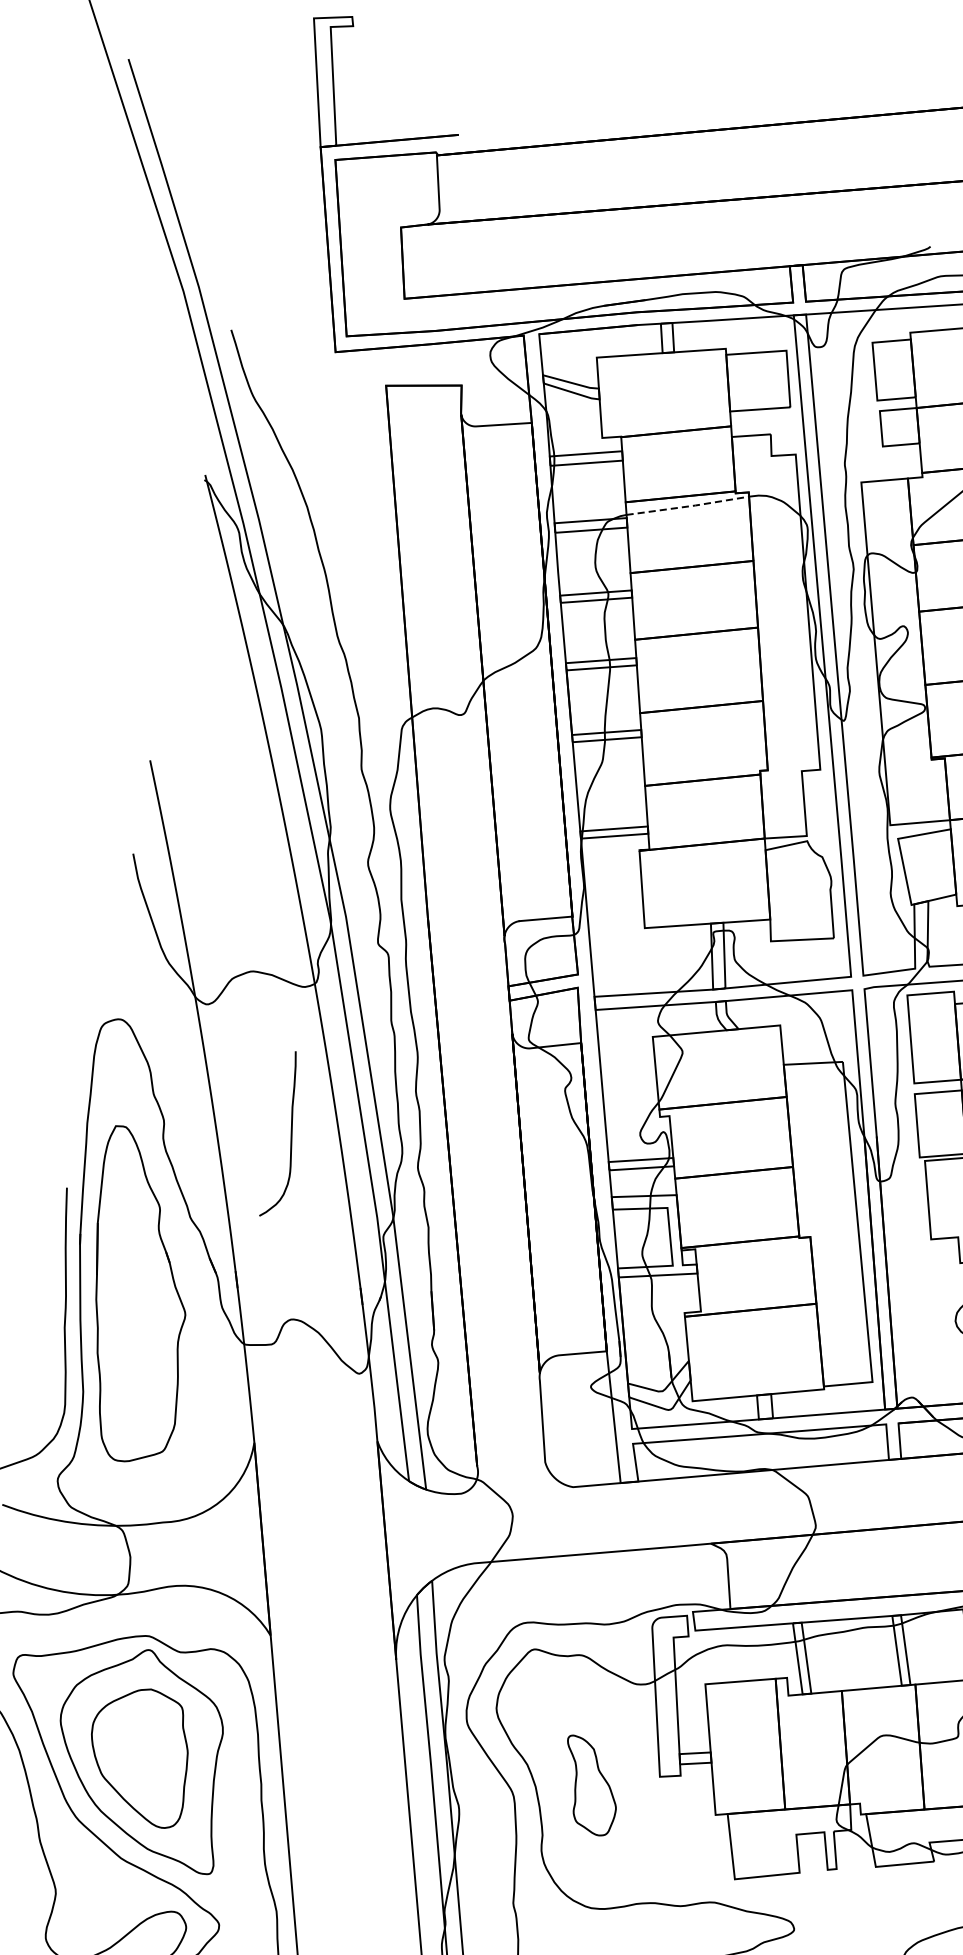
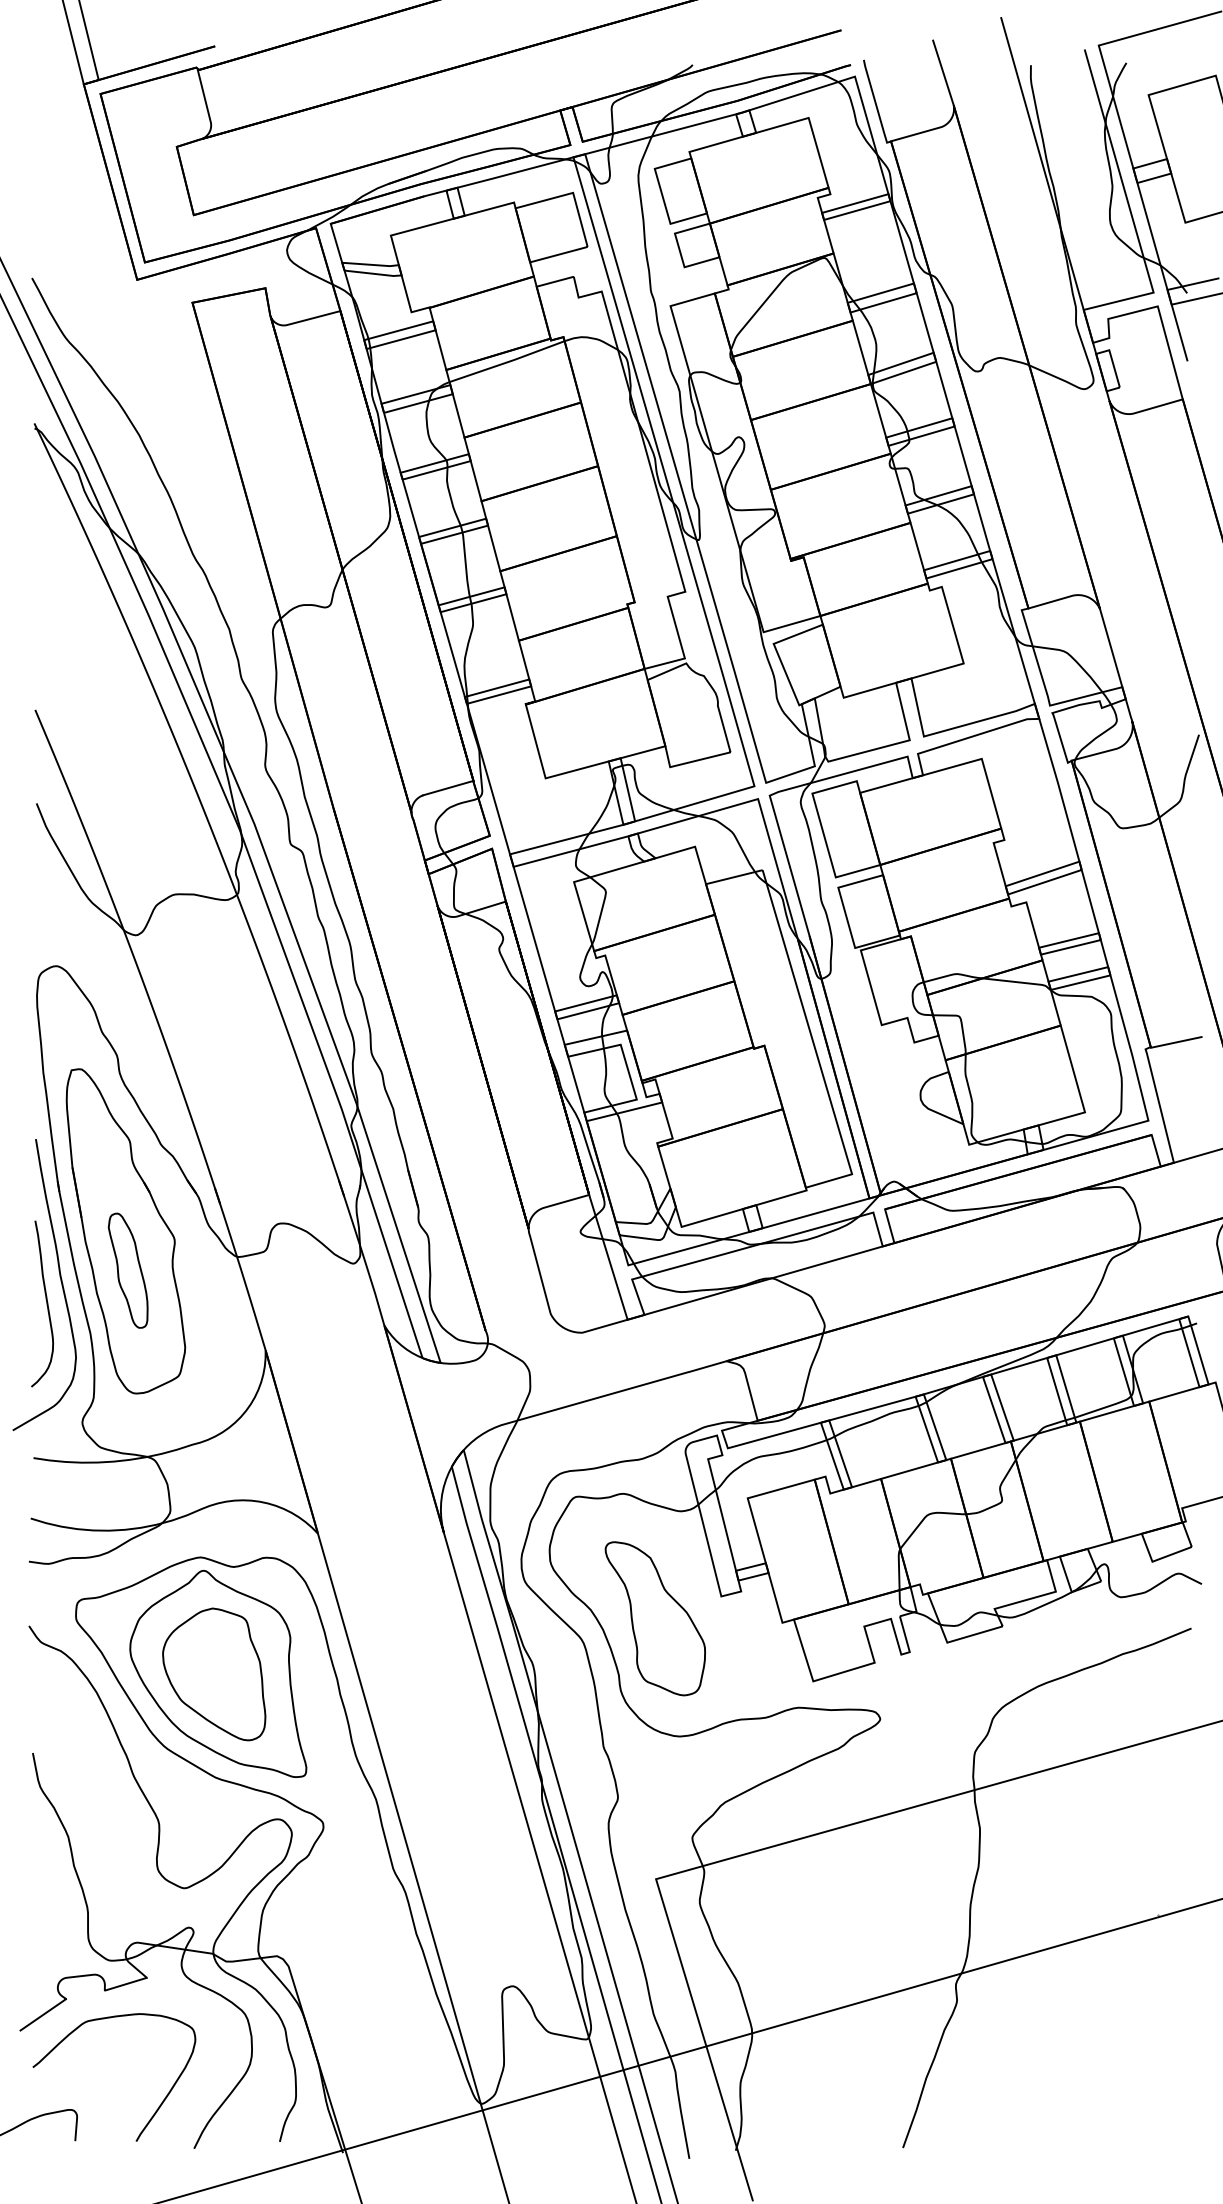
line: (688, 506) -> (507, 362), dashed -> solid
curve: (290, 1135) -> (46, 1303), moved
part: (132, 1336) -> (127, 1270), added
part: (589, 1785) -> (654, 1618), size x1.67

